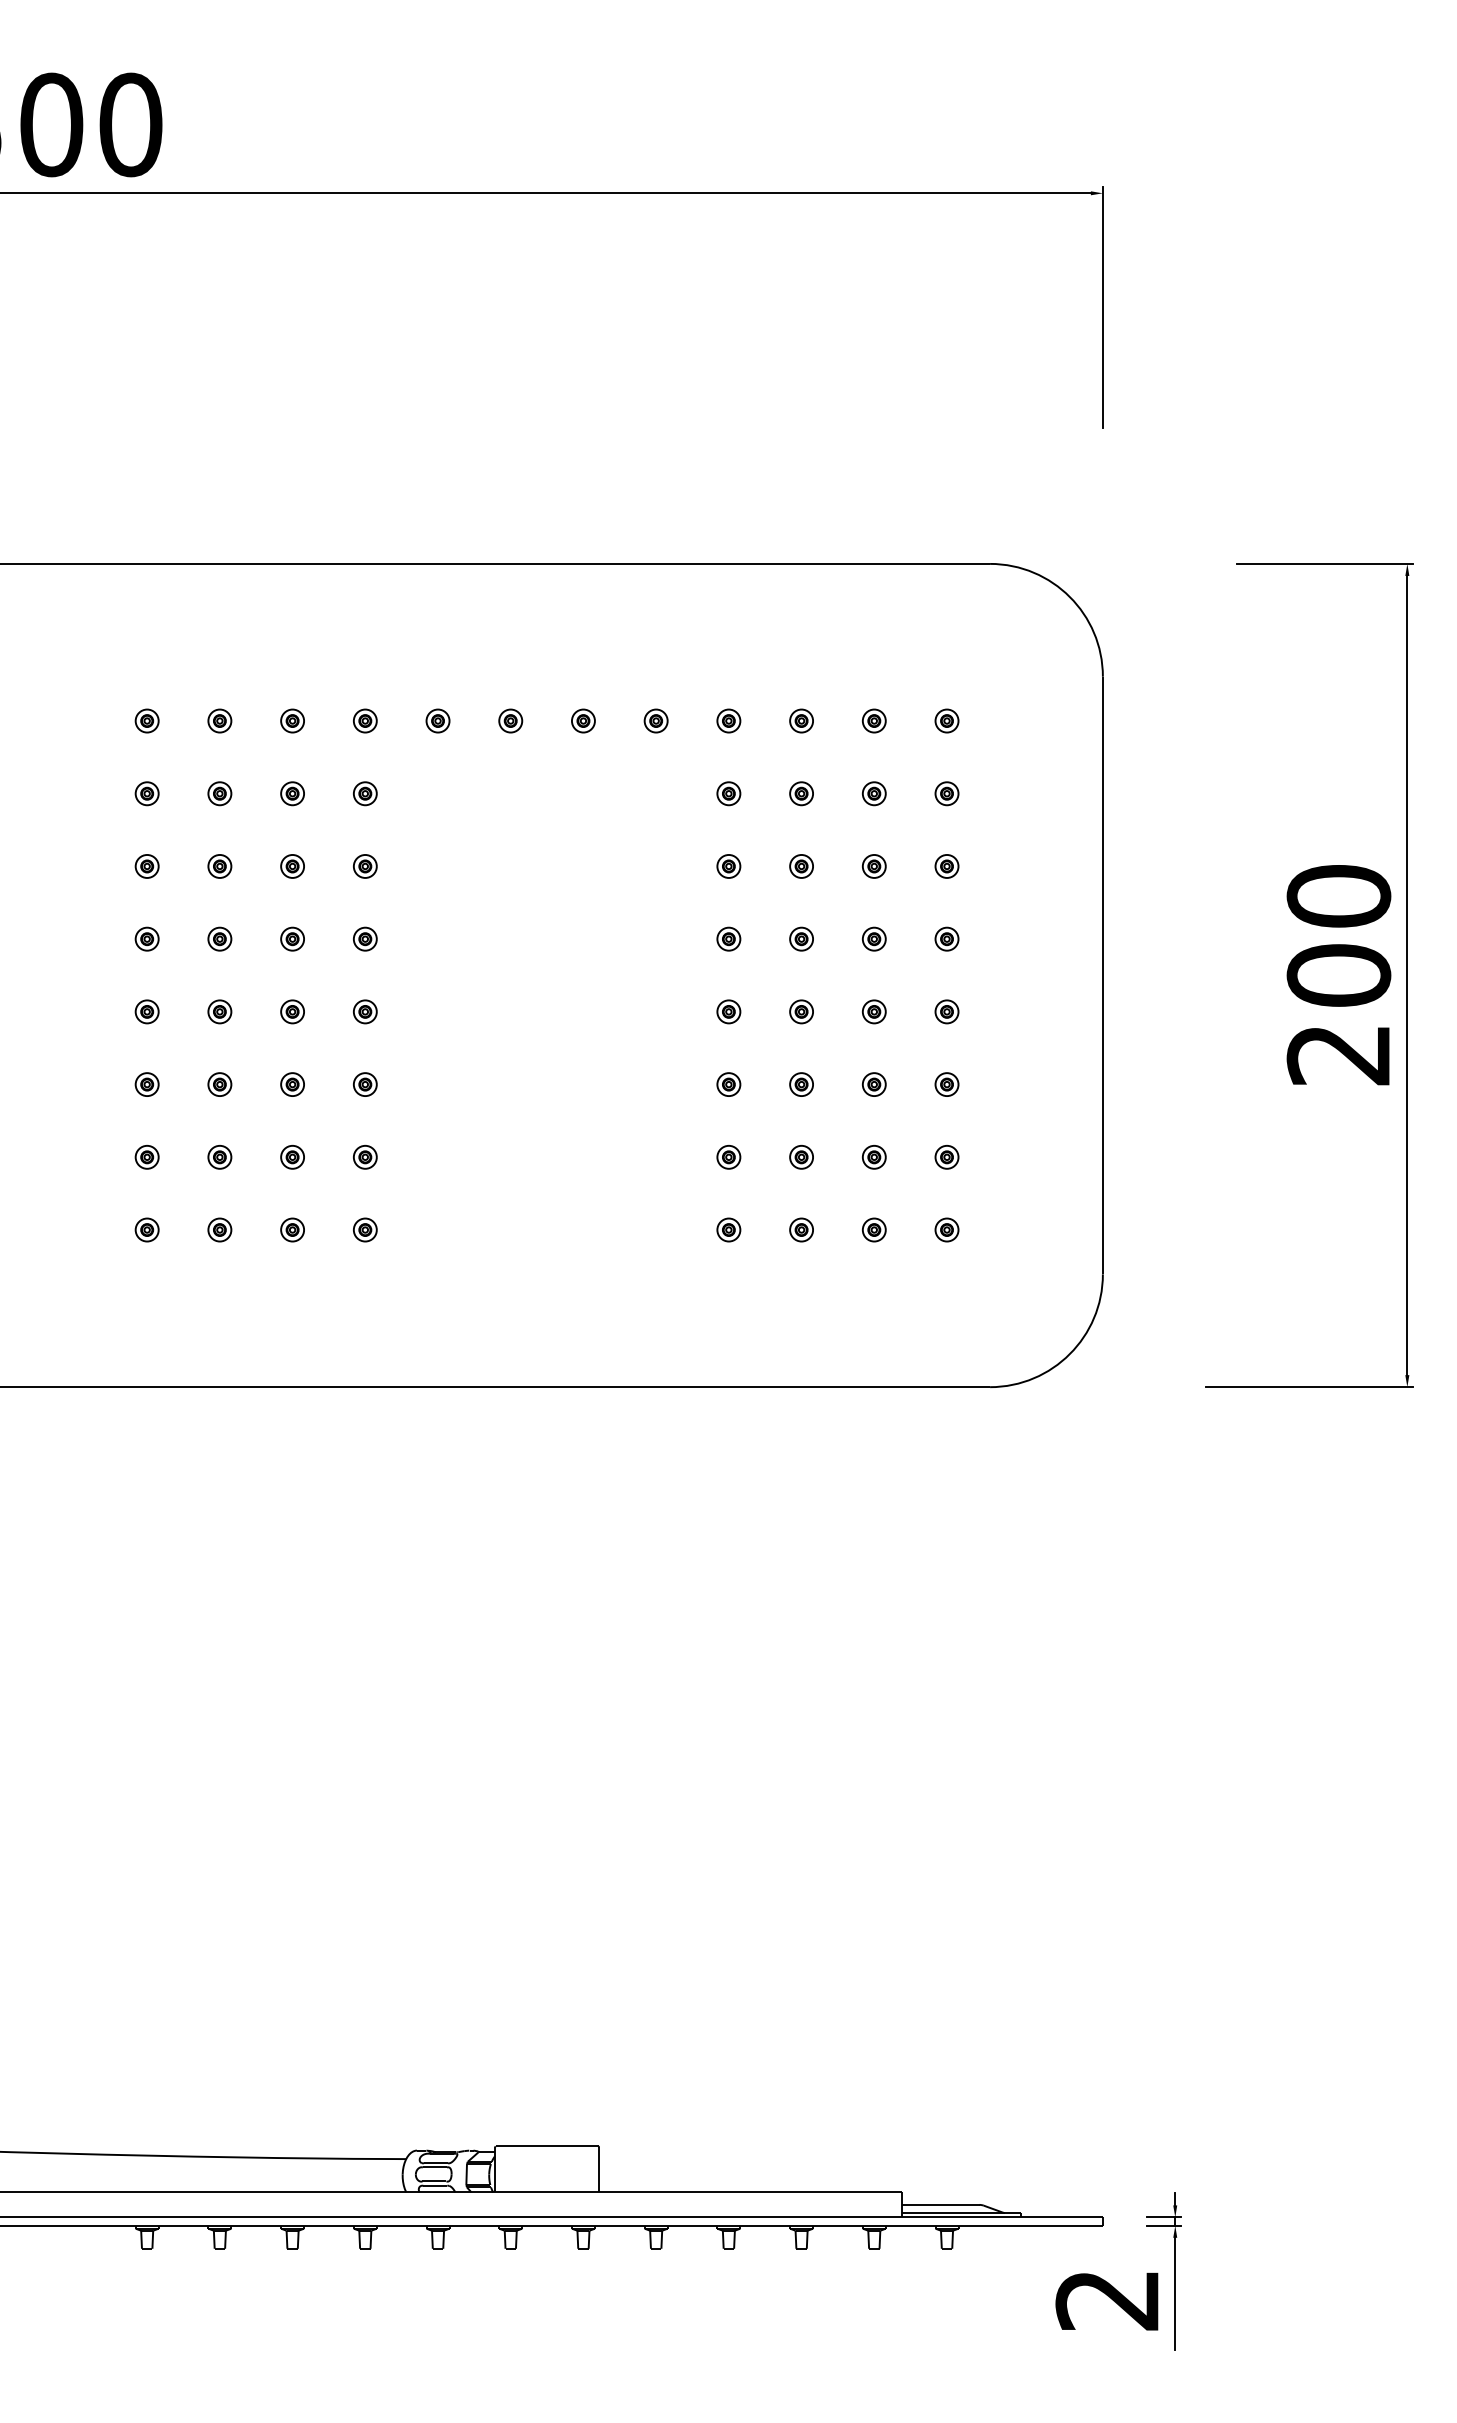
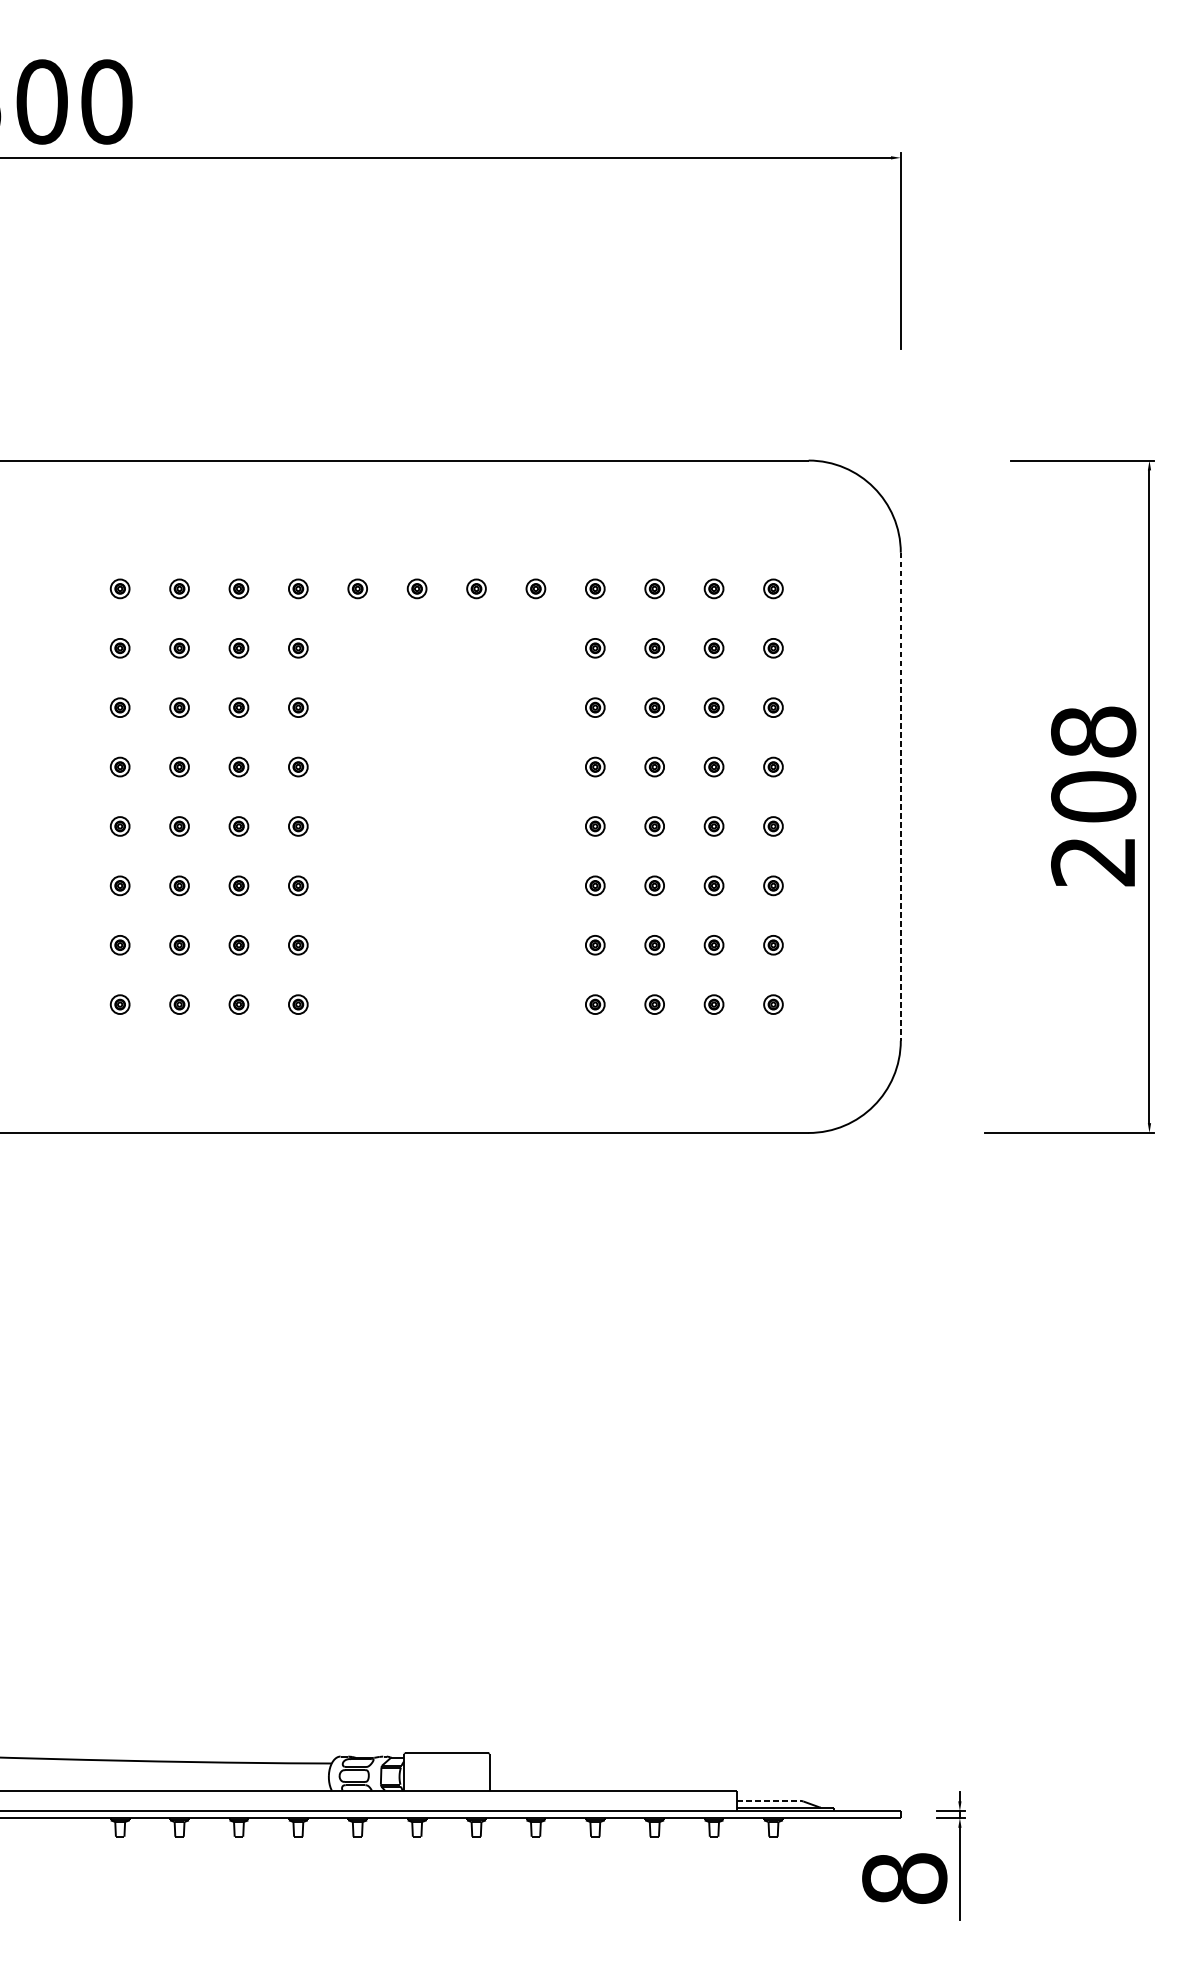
text: (1339, 896) -> (1094, 732), 200 -> 208
line: (1102, 975) -> (900, 796), solid -> dashed
line: (940, 2204) -> (768, 1800), solid -> dashed
text: (1107, 2299) -> (904, 1878), 2 -> 8

